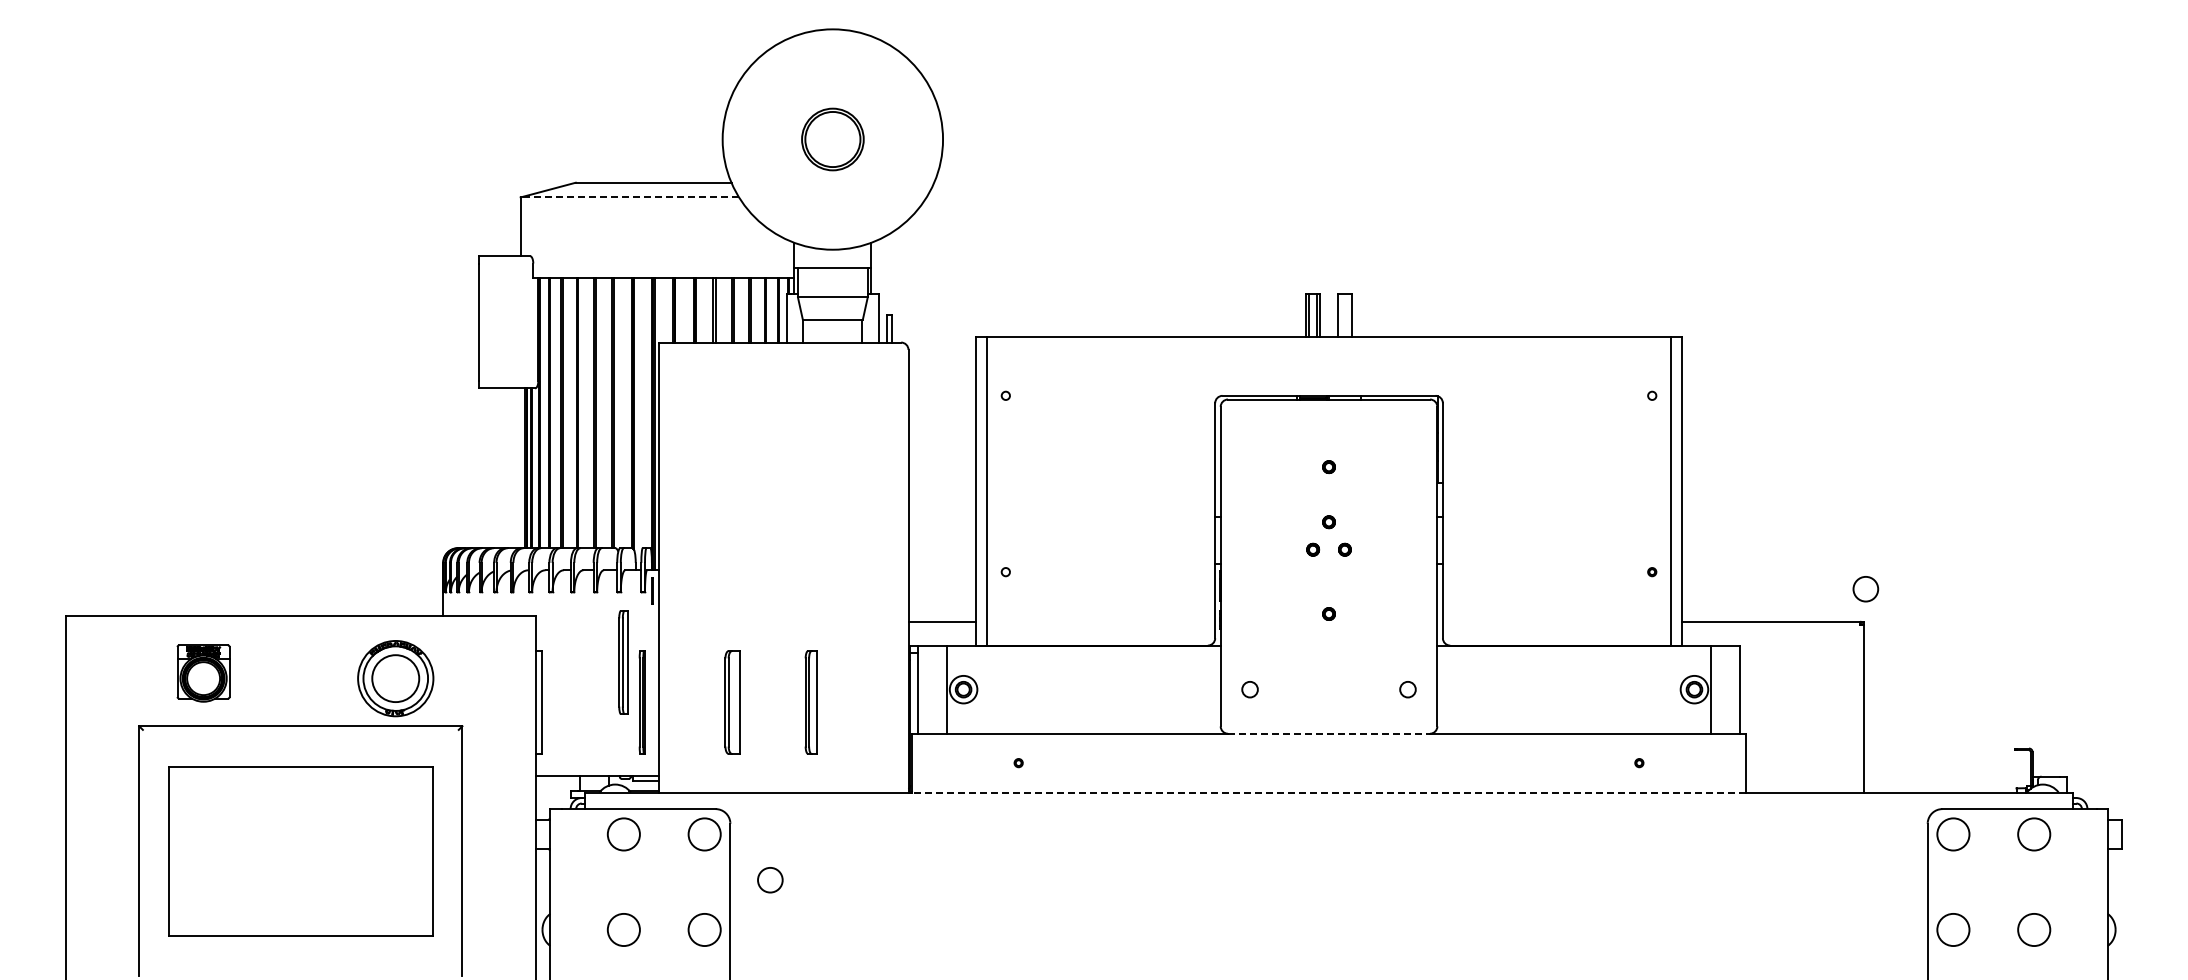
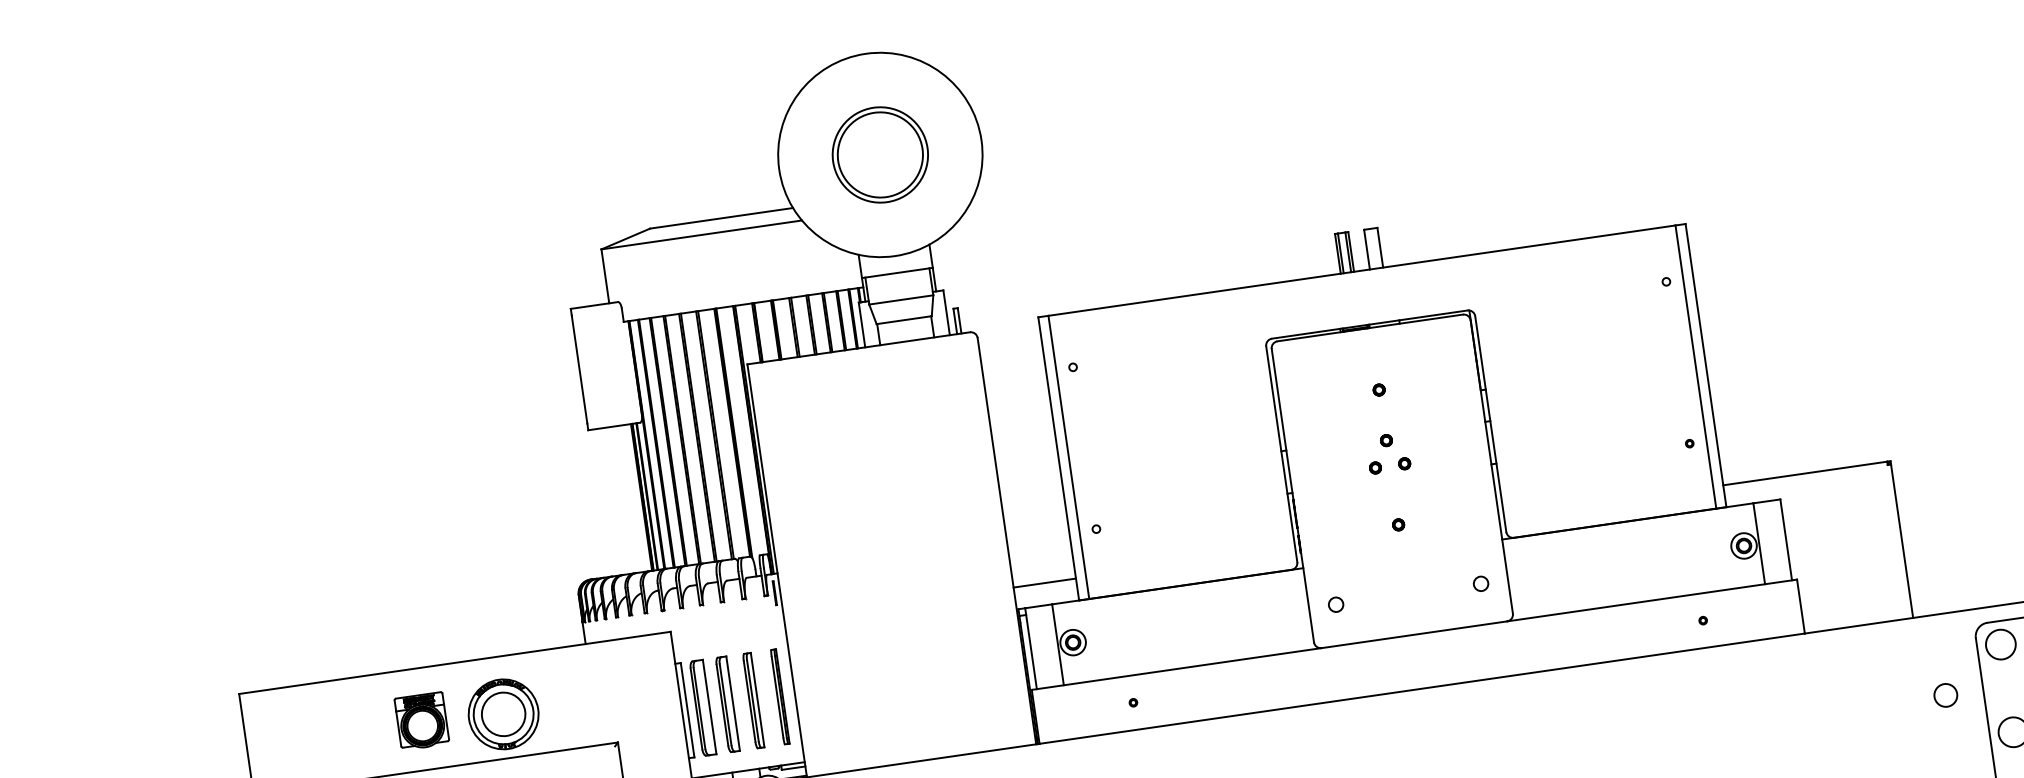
part: (832, 139) -> (880, 154), size x1.67
line: (629, 197) -> (701, 235), dashed -> solid
circle: (1865, 589) -> (1945, 695), moved
part: (623, 662) -> (753, 700), moved
part: (203, 673) -> (421, 721), moved
part: (395, 678) -> (503, 714), moved
part: (732, 702) -> (703, 708), moved
part: (810, 702) -> (726, 704), moved
line: (1329, 733) -> (1414, 634), dashed -> solid
line: (1329, 792) -> (1422, 688), dashed -> solid

